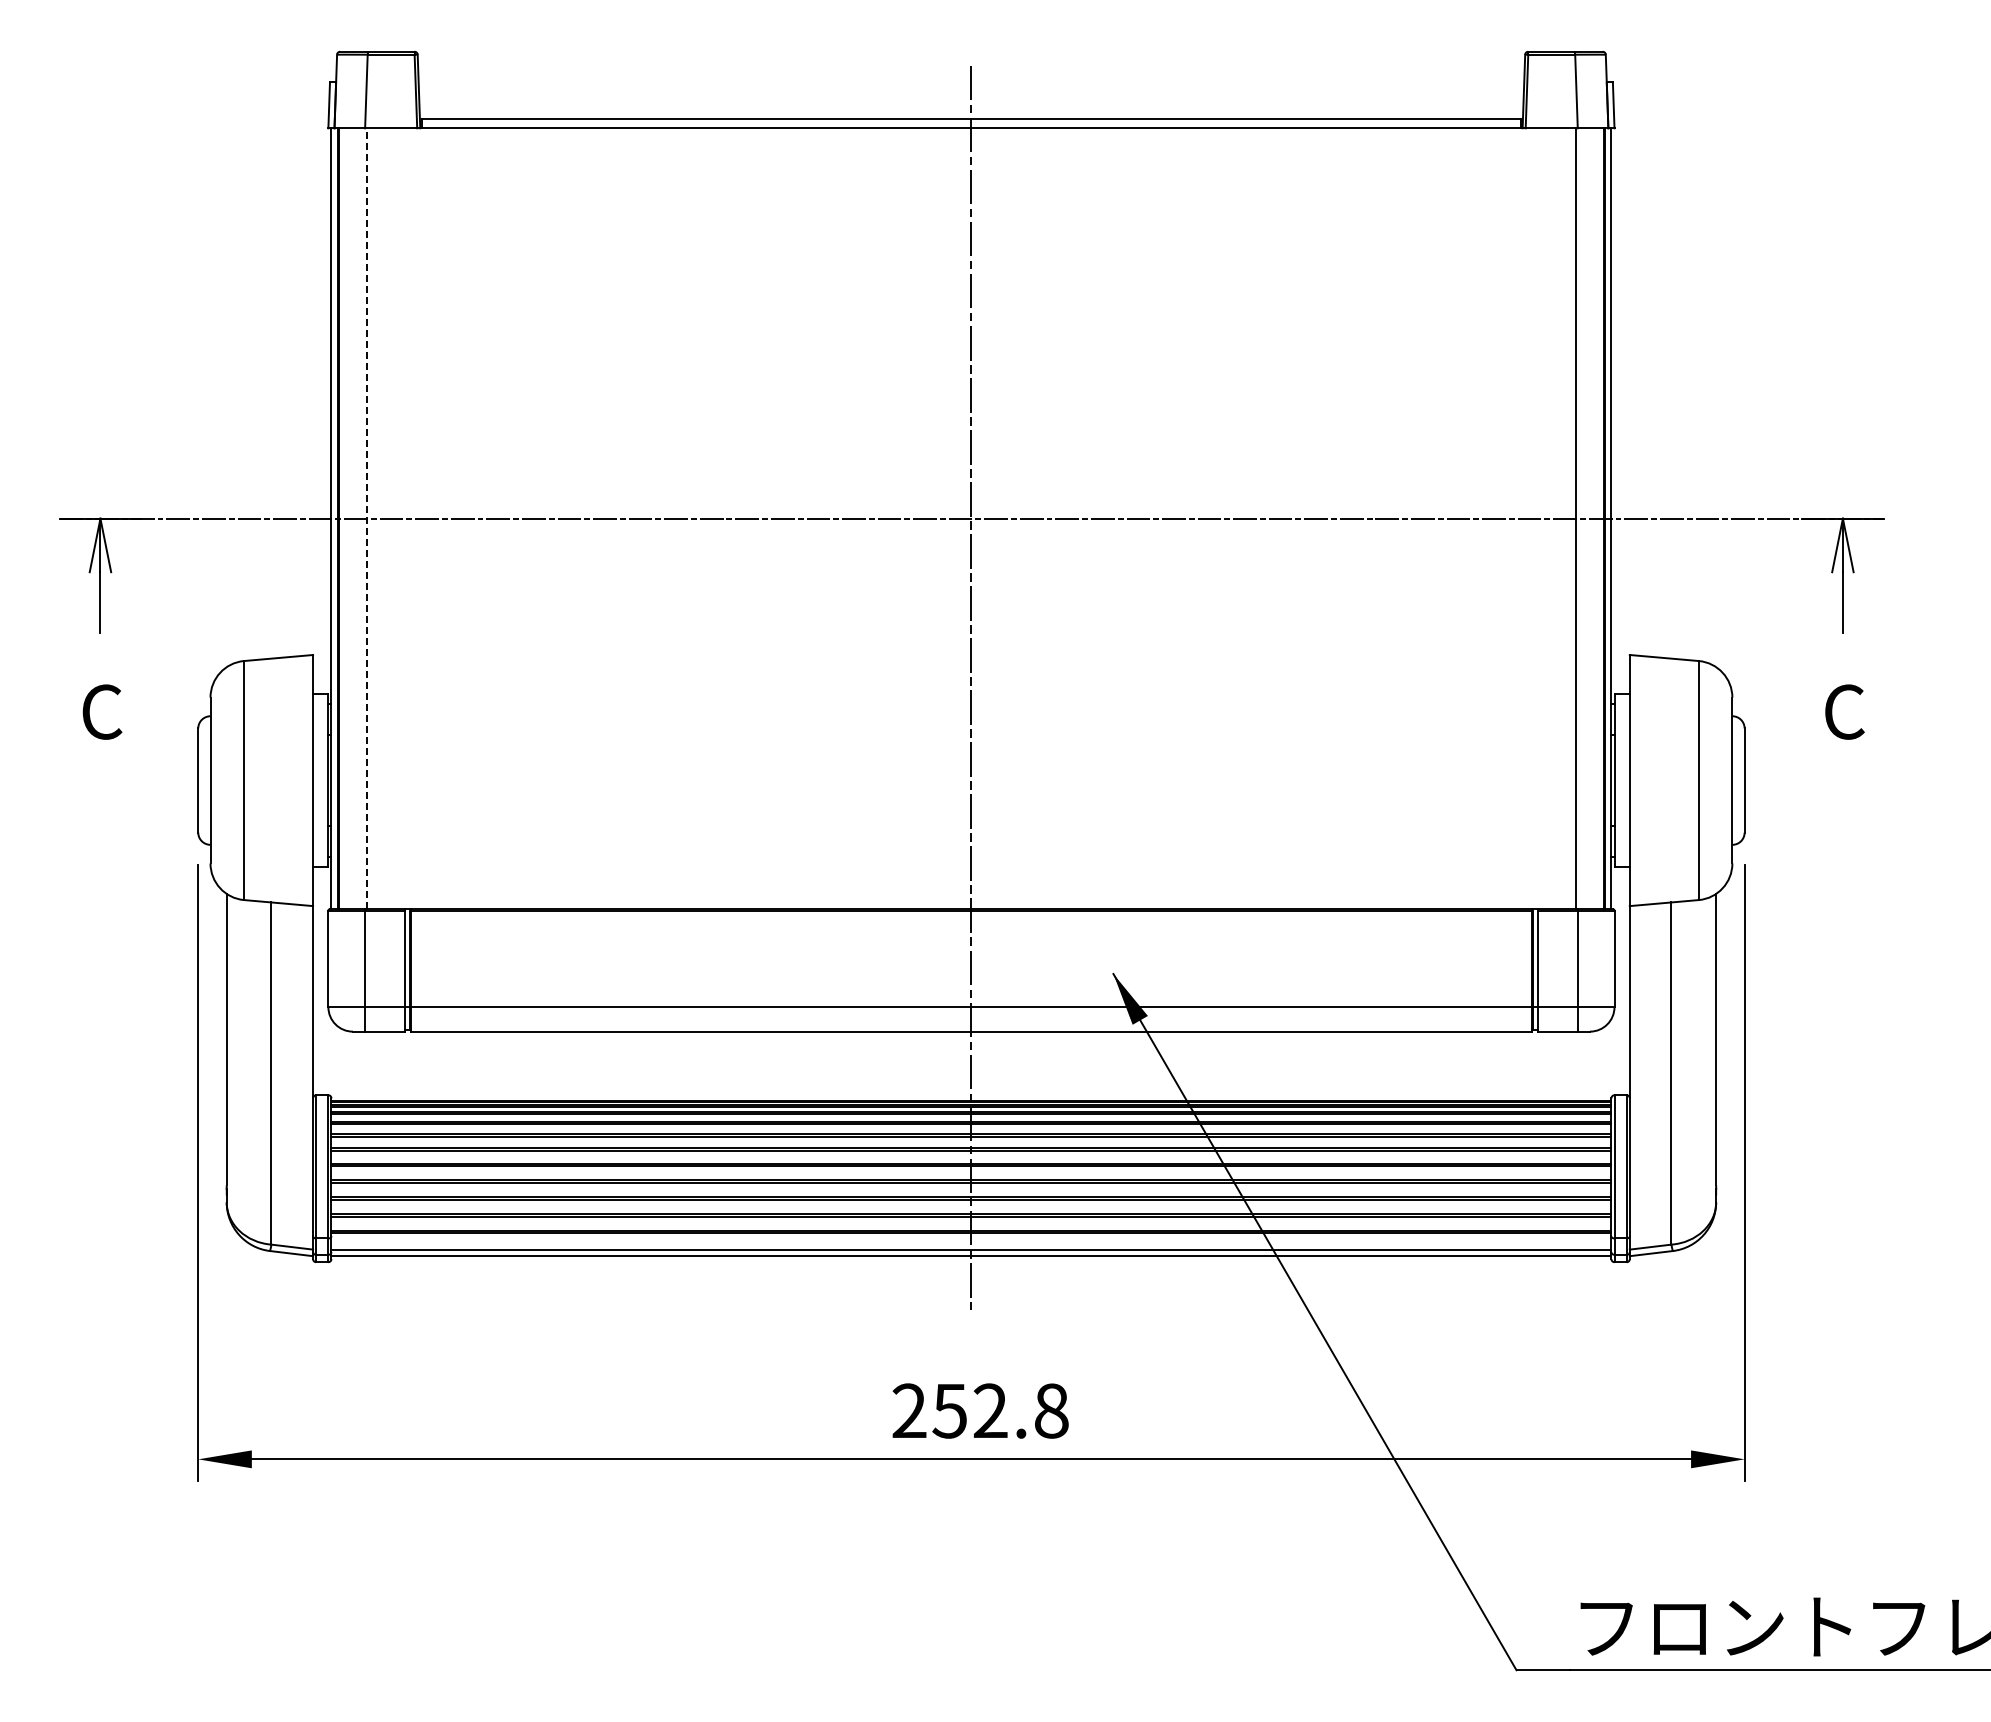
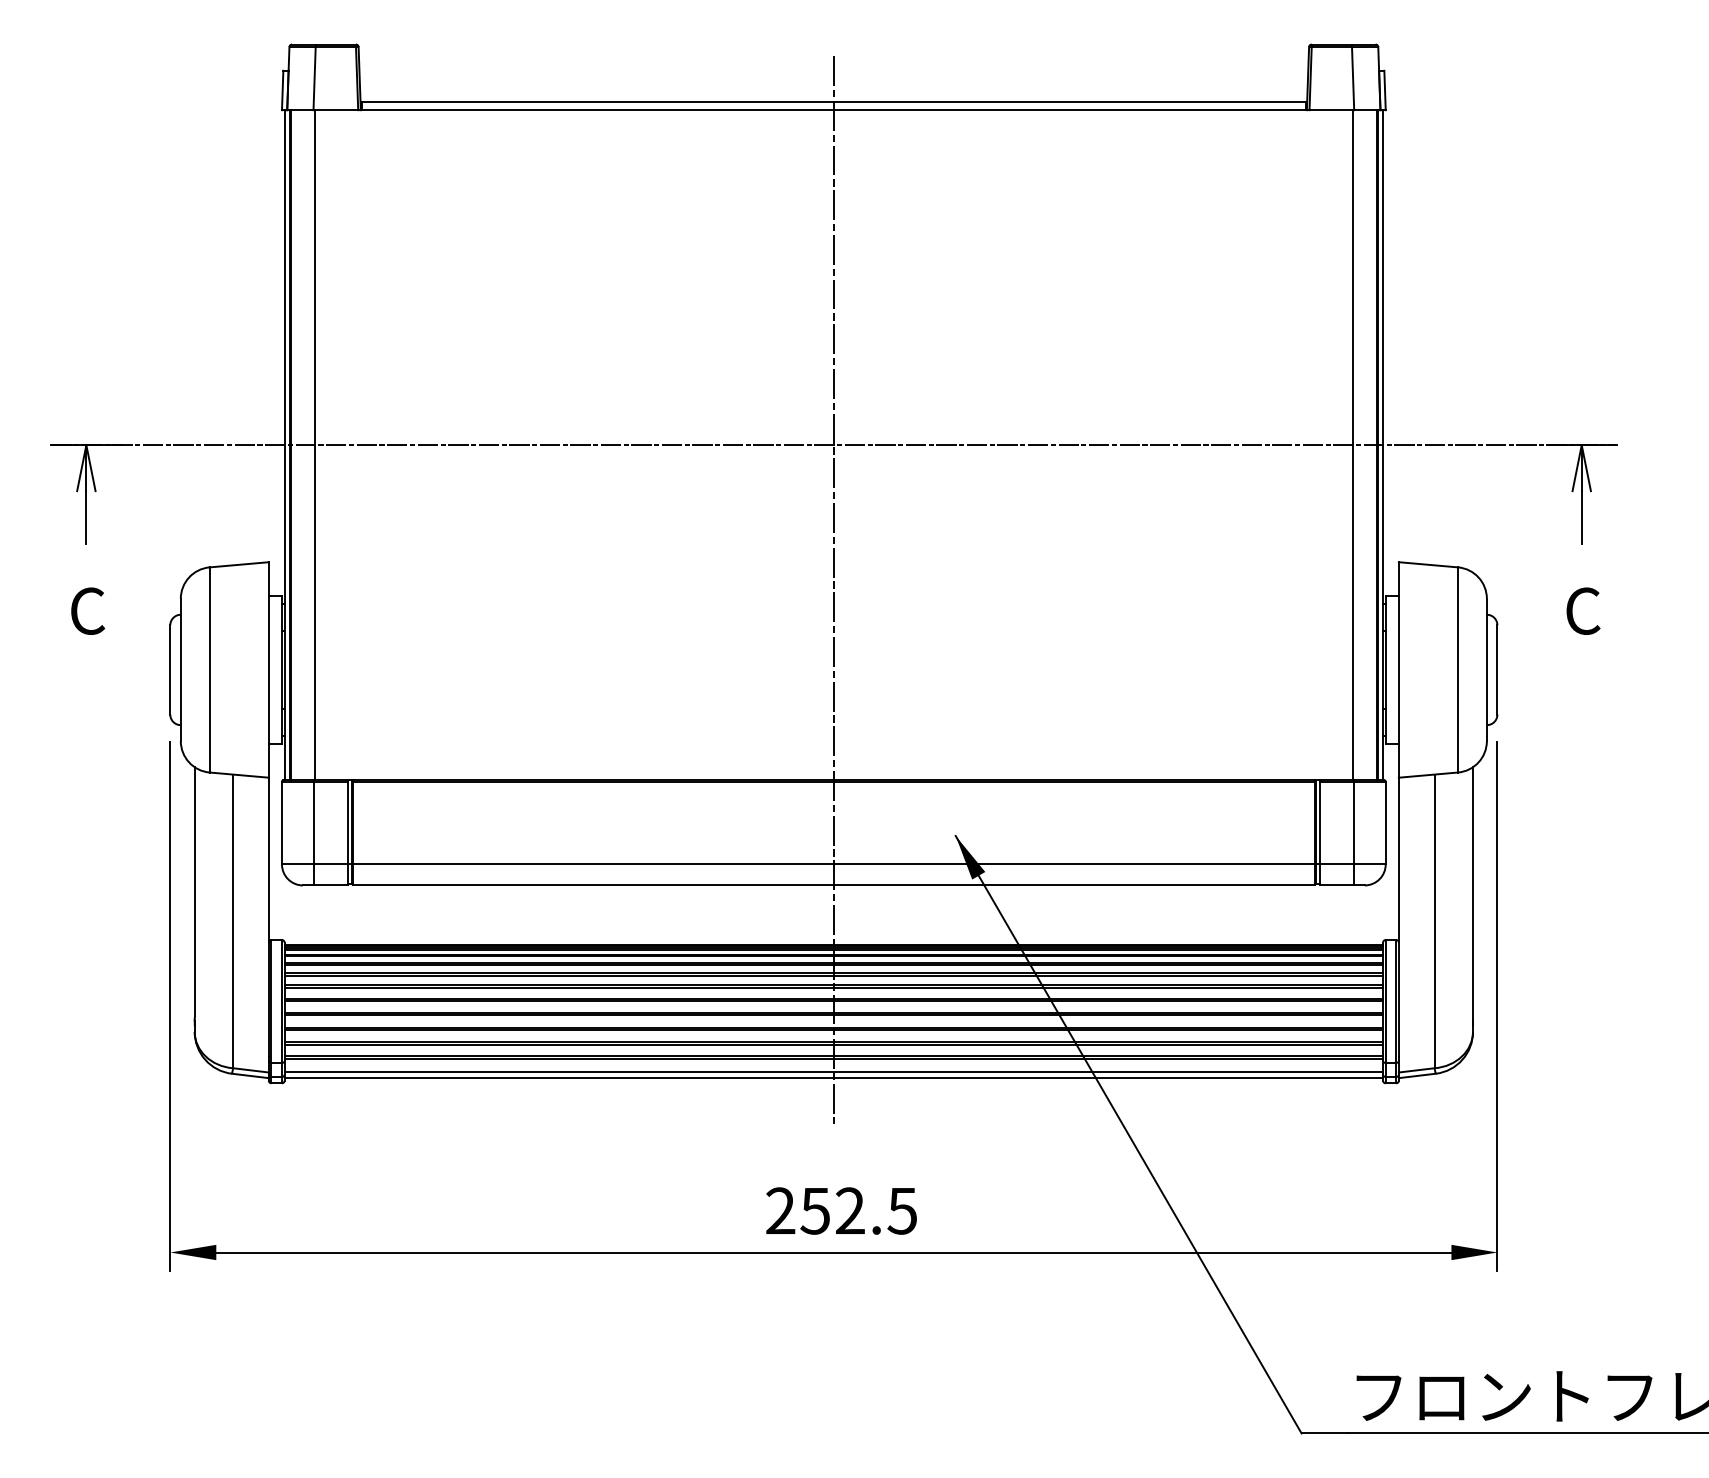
line: (366, 518) -> (314, 445), dashed -> solid
text: (1050, 1410) -> (901, 1210), 252.8 -> 252.5

